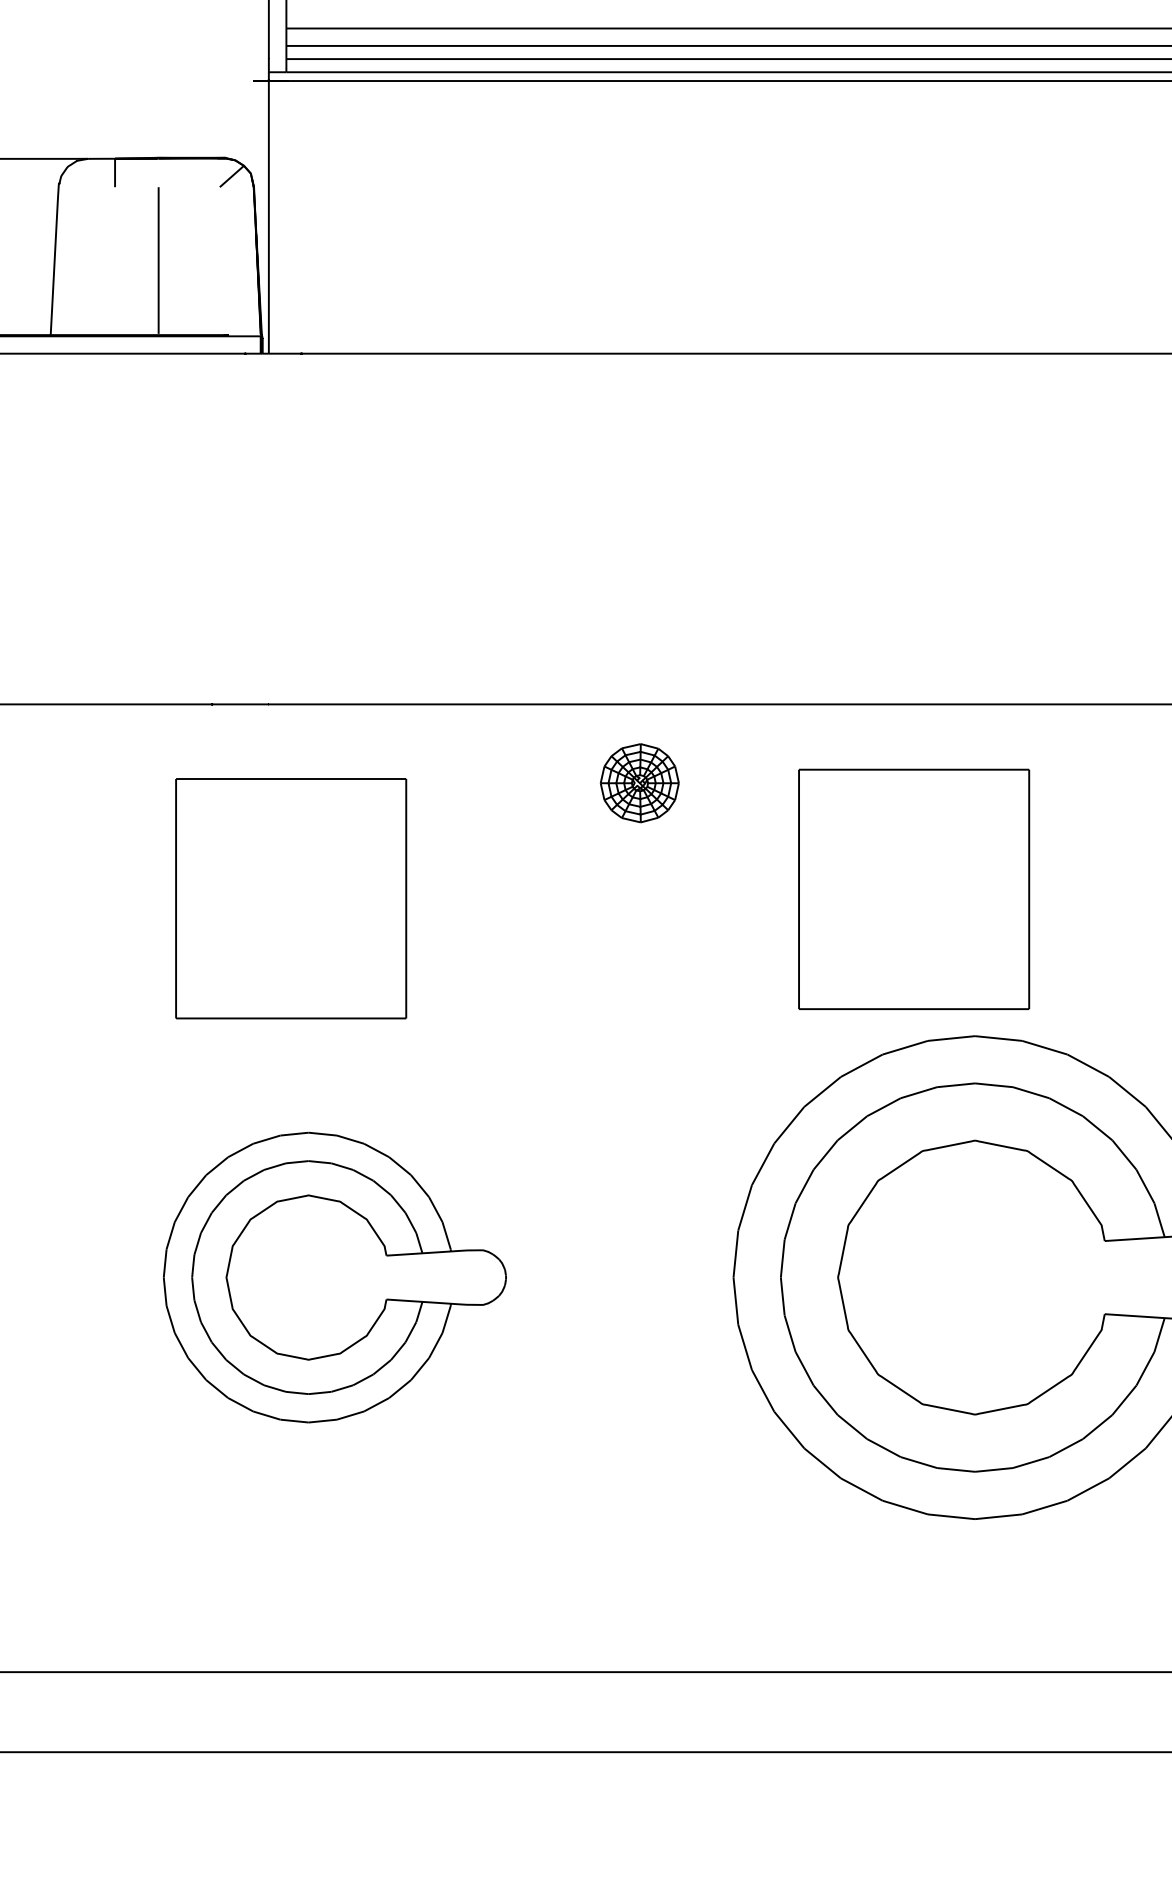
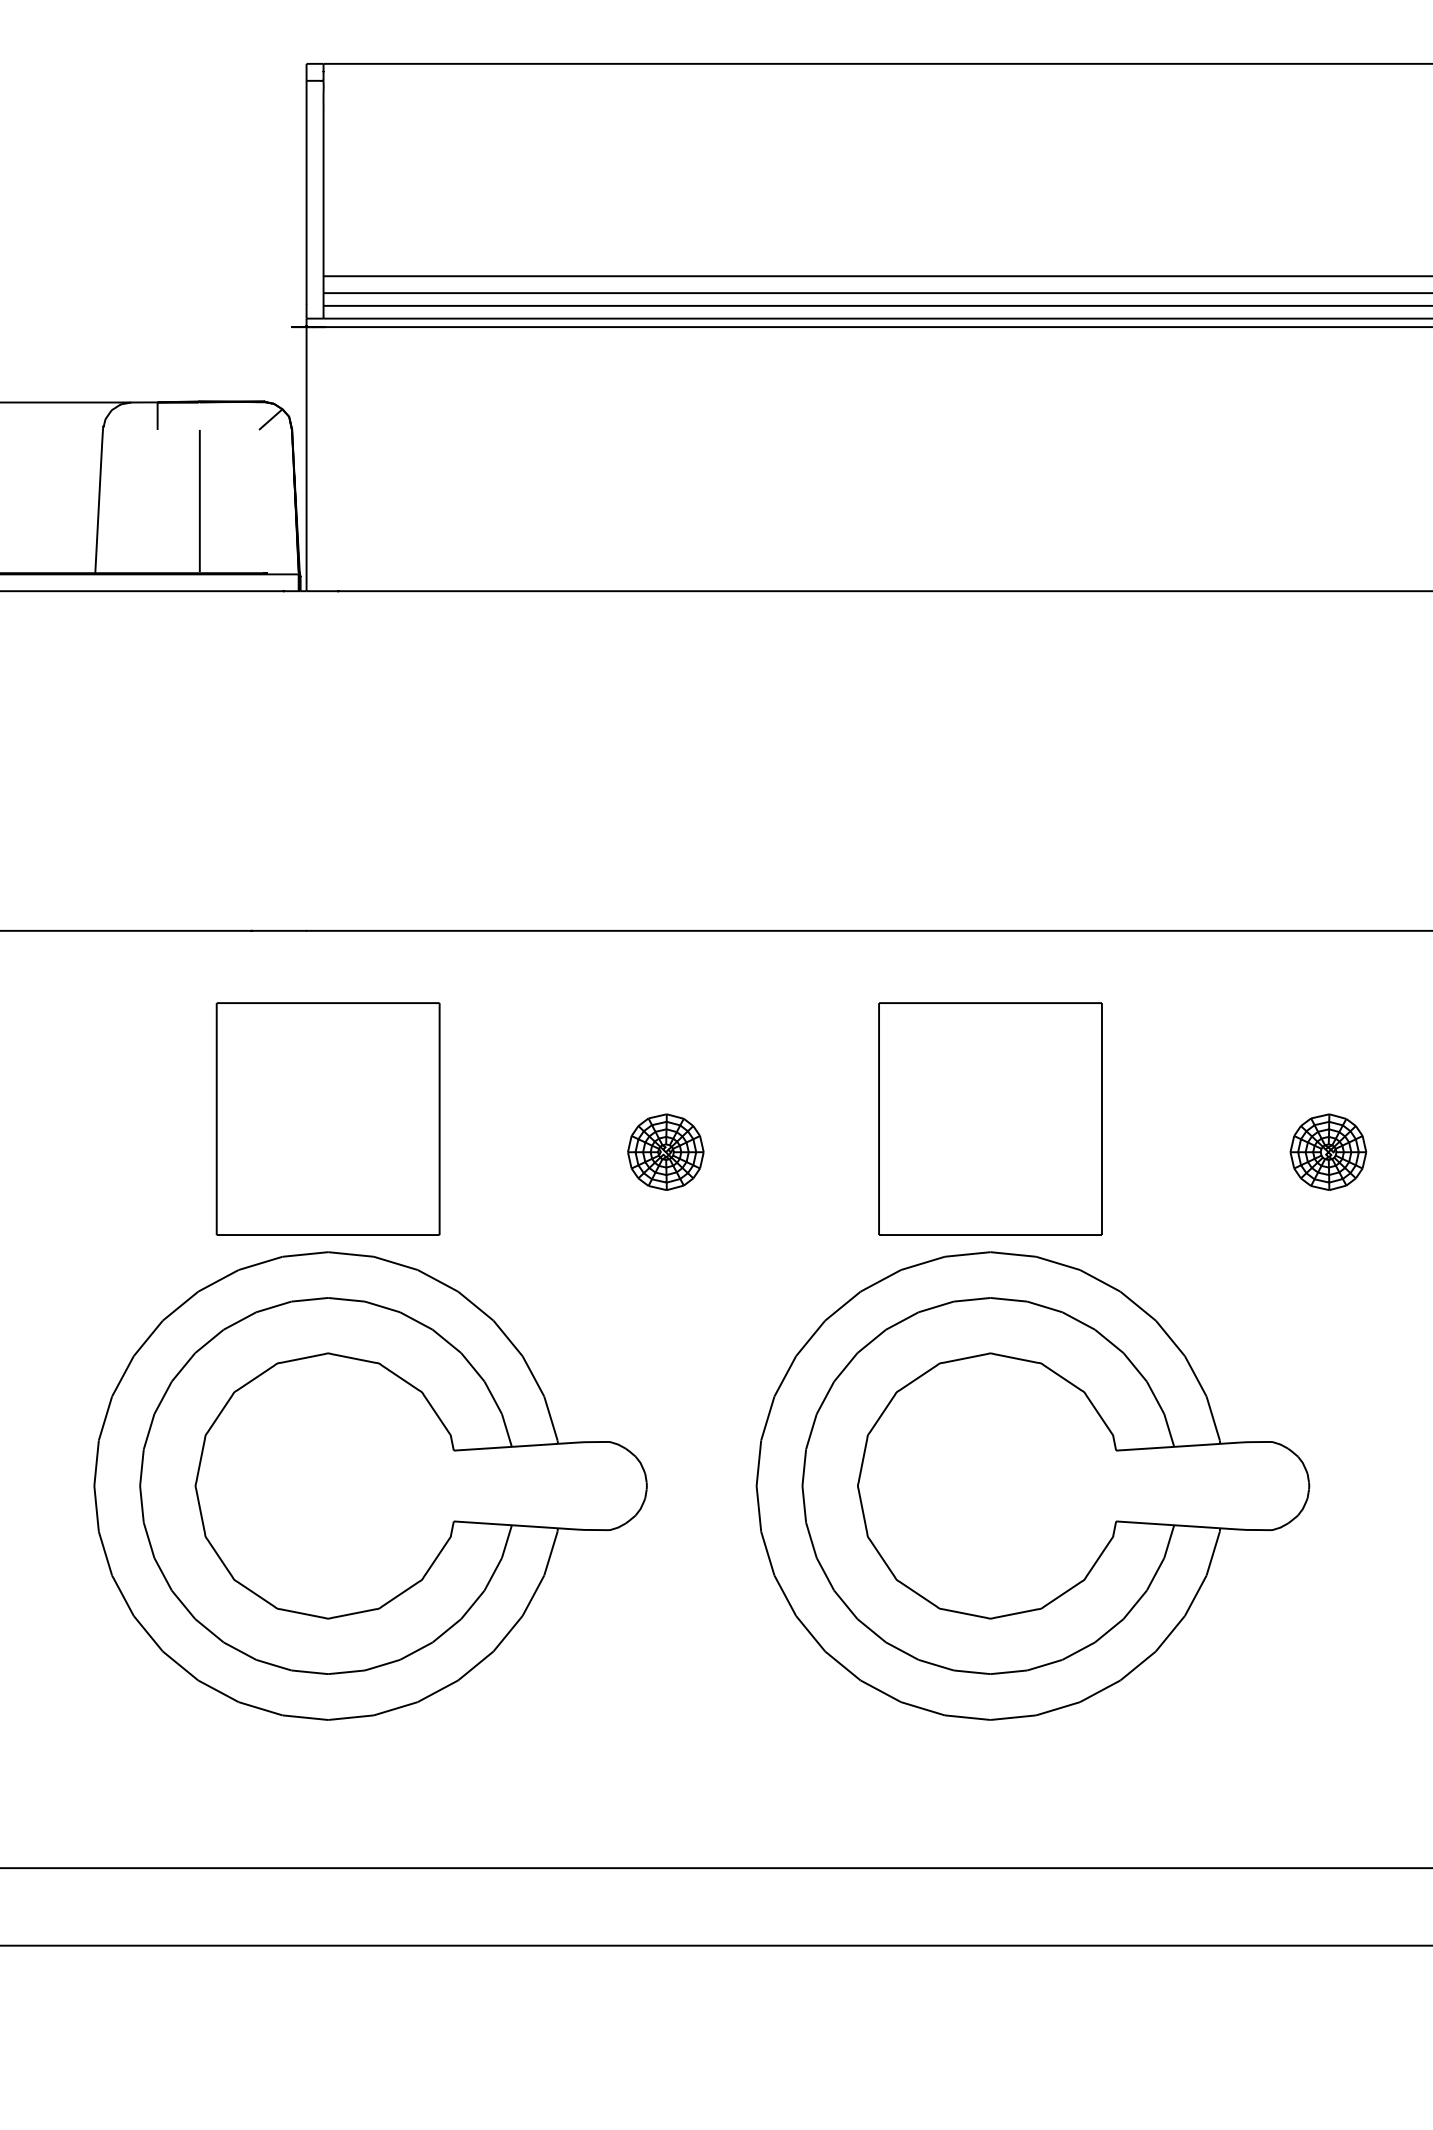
part: (639, 782) -> (665, 1151), moved
part: (914, 888) -> (990, 1118), moved
part: (334, 1277) -> (370, 1485), size x1.67

